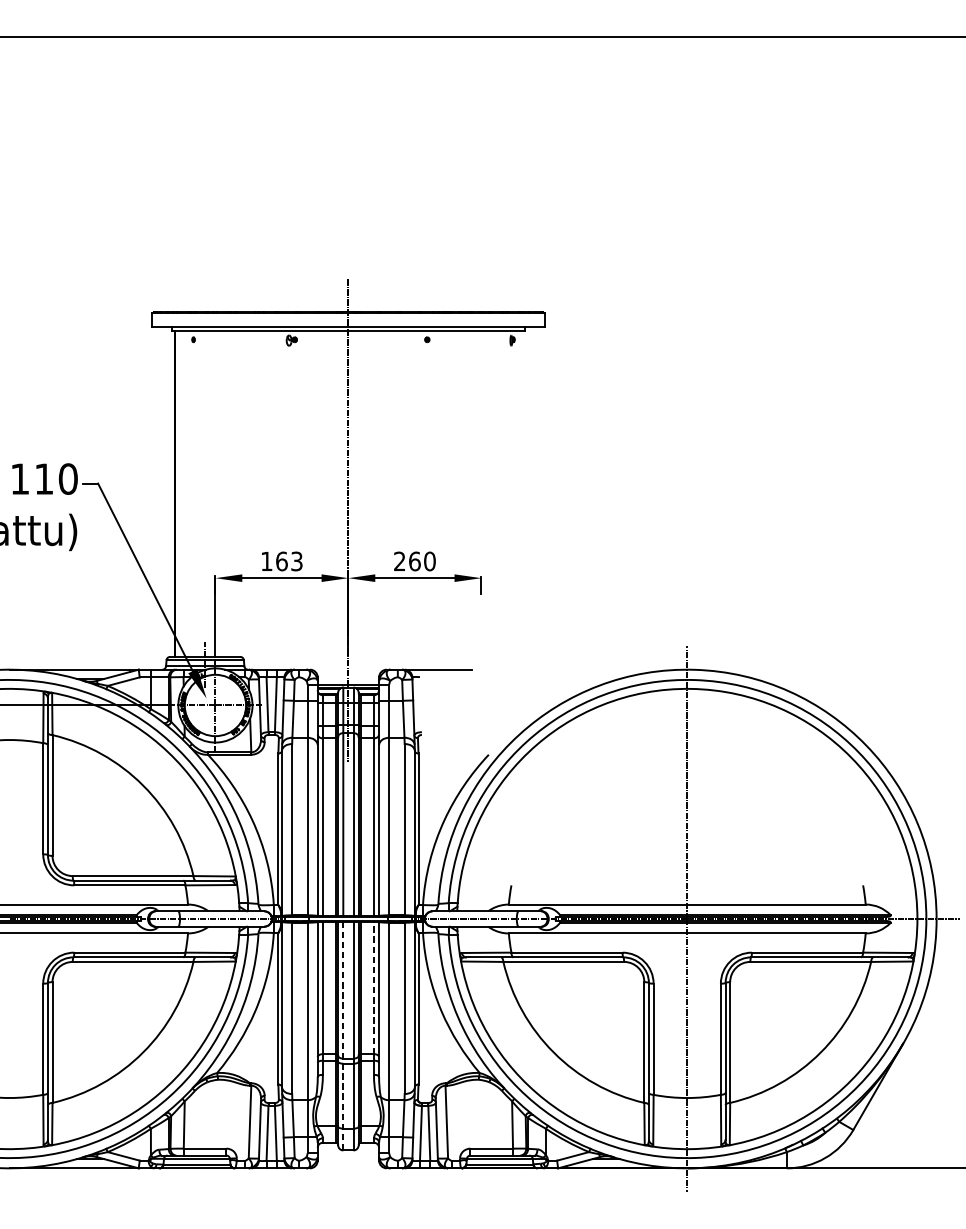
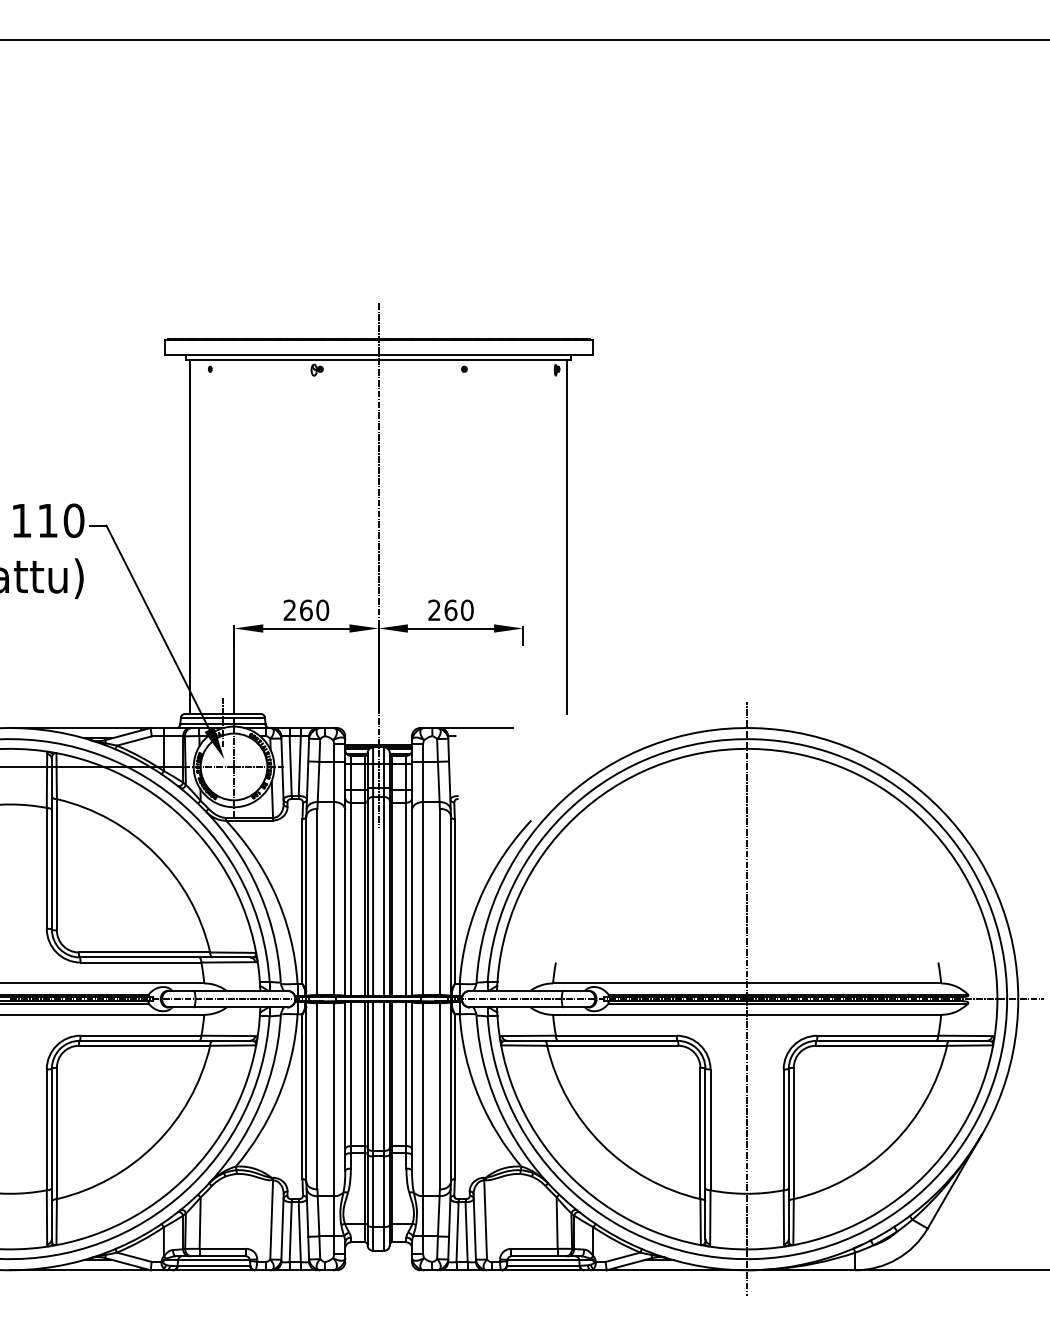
line: (522, 493) -> (567, 536), added
text: (282, 561) -> (306, 610), 163 -> 260
line: (374, 988) -> (406, 1074), dashed -> solid
line: (343, 1036) -> (373, 1126), dashed -> solid

